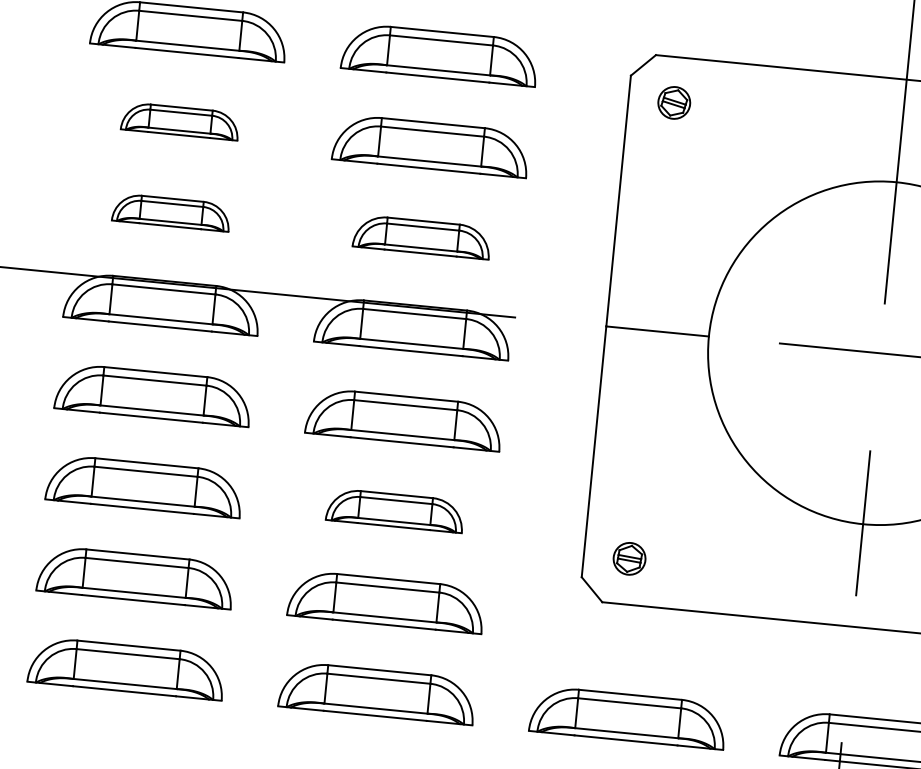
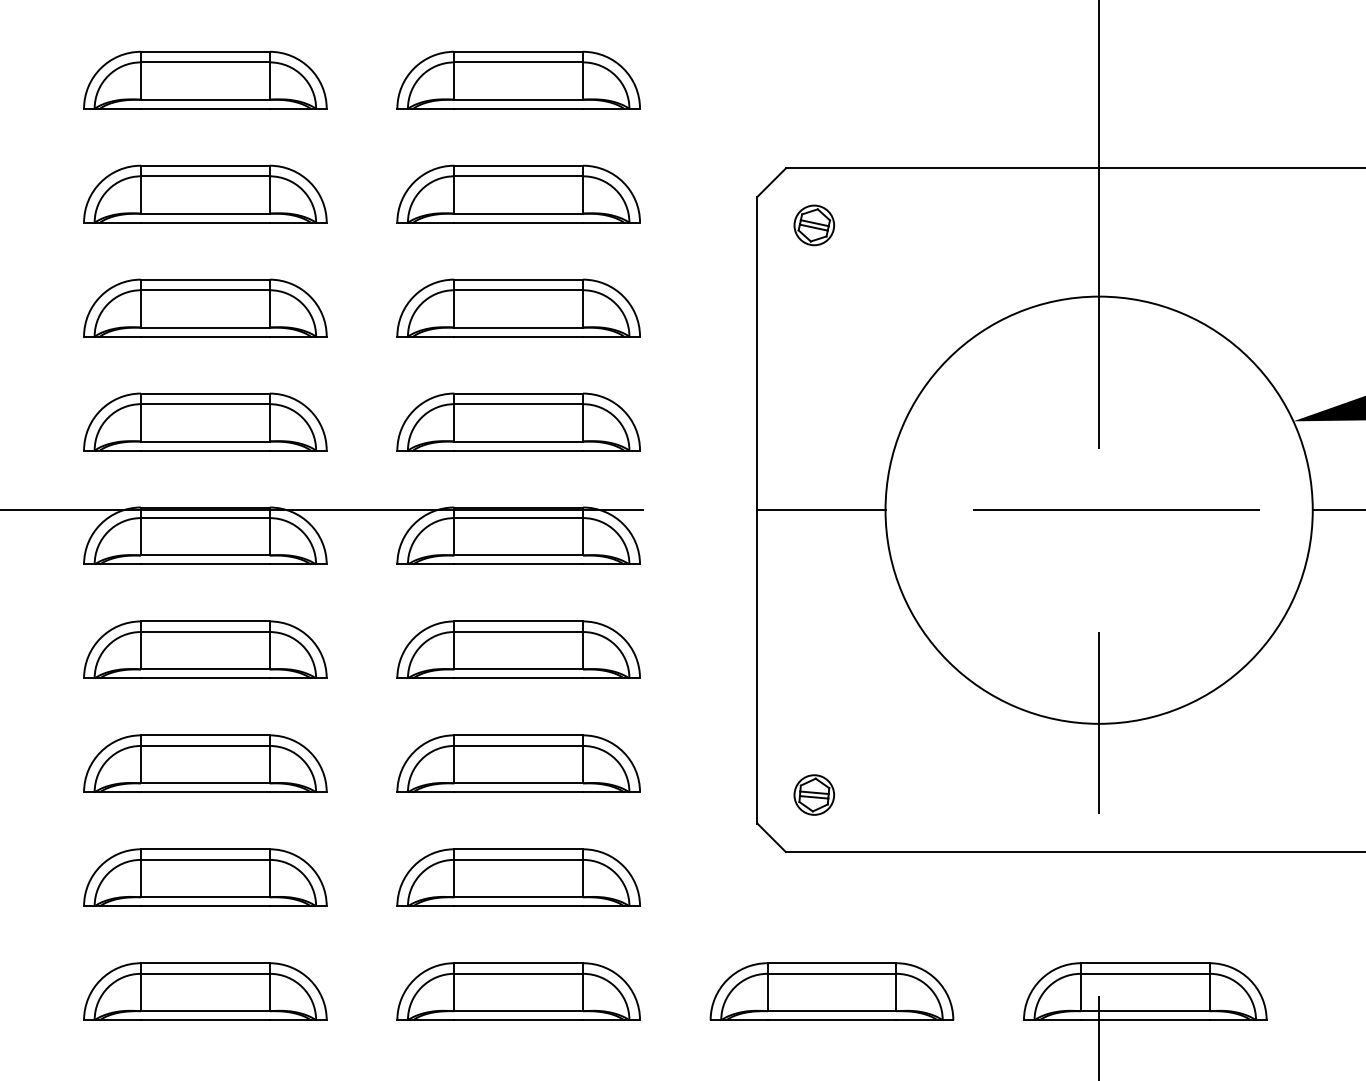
part: (180, 120) -> (205, 307), size x1.67
part: (171, 212) -> (205, 421), size x1.67
part: (422, 236) -> (518, 421), size x1.43
part: (395, 510) -> (518, 763), size x1.43

